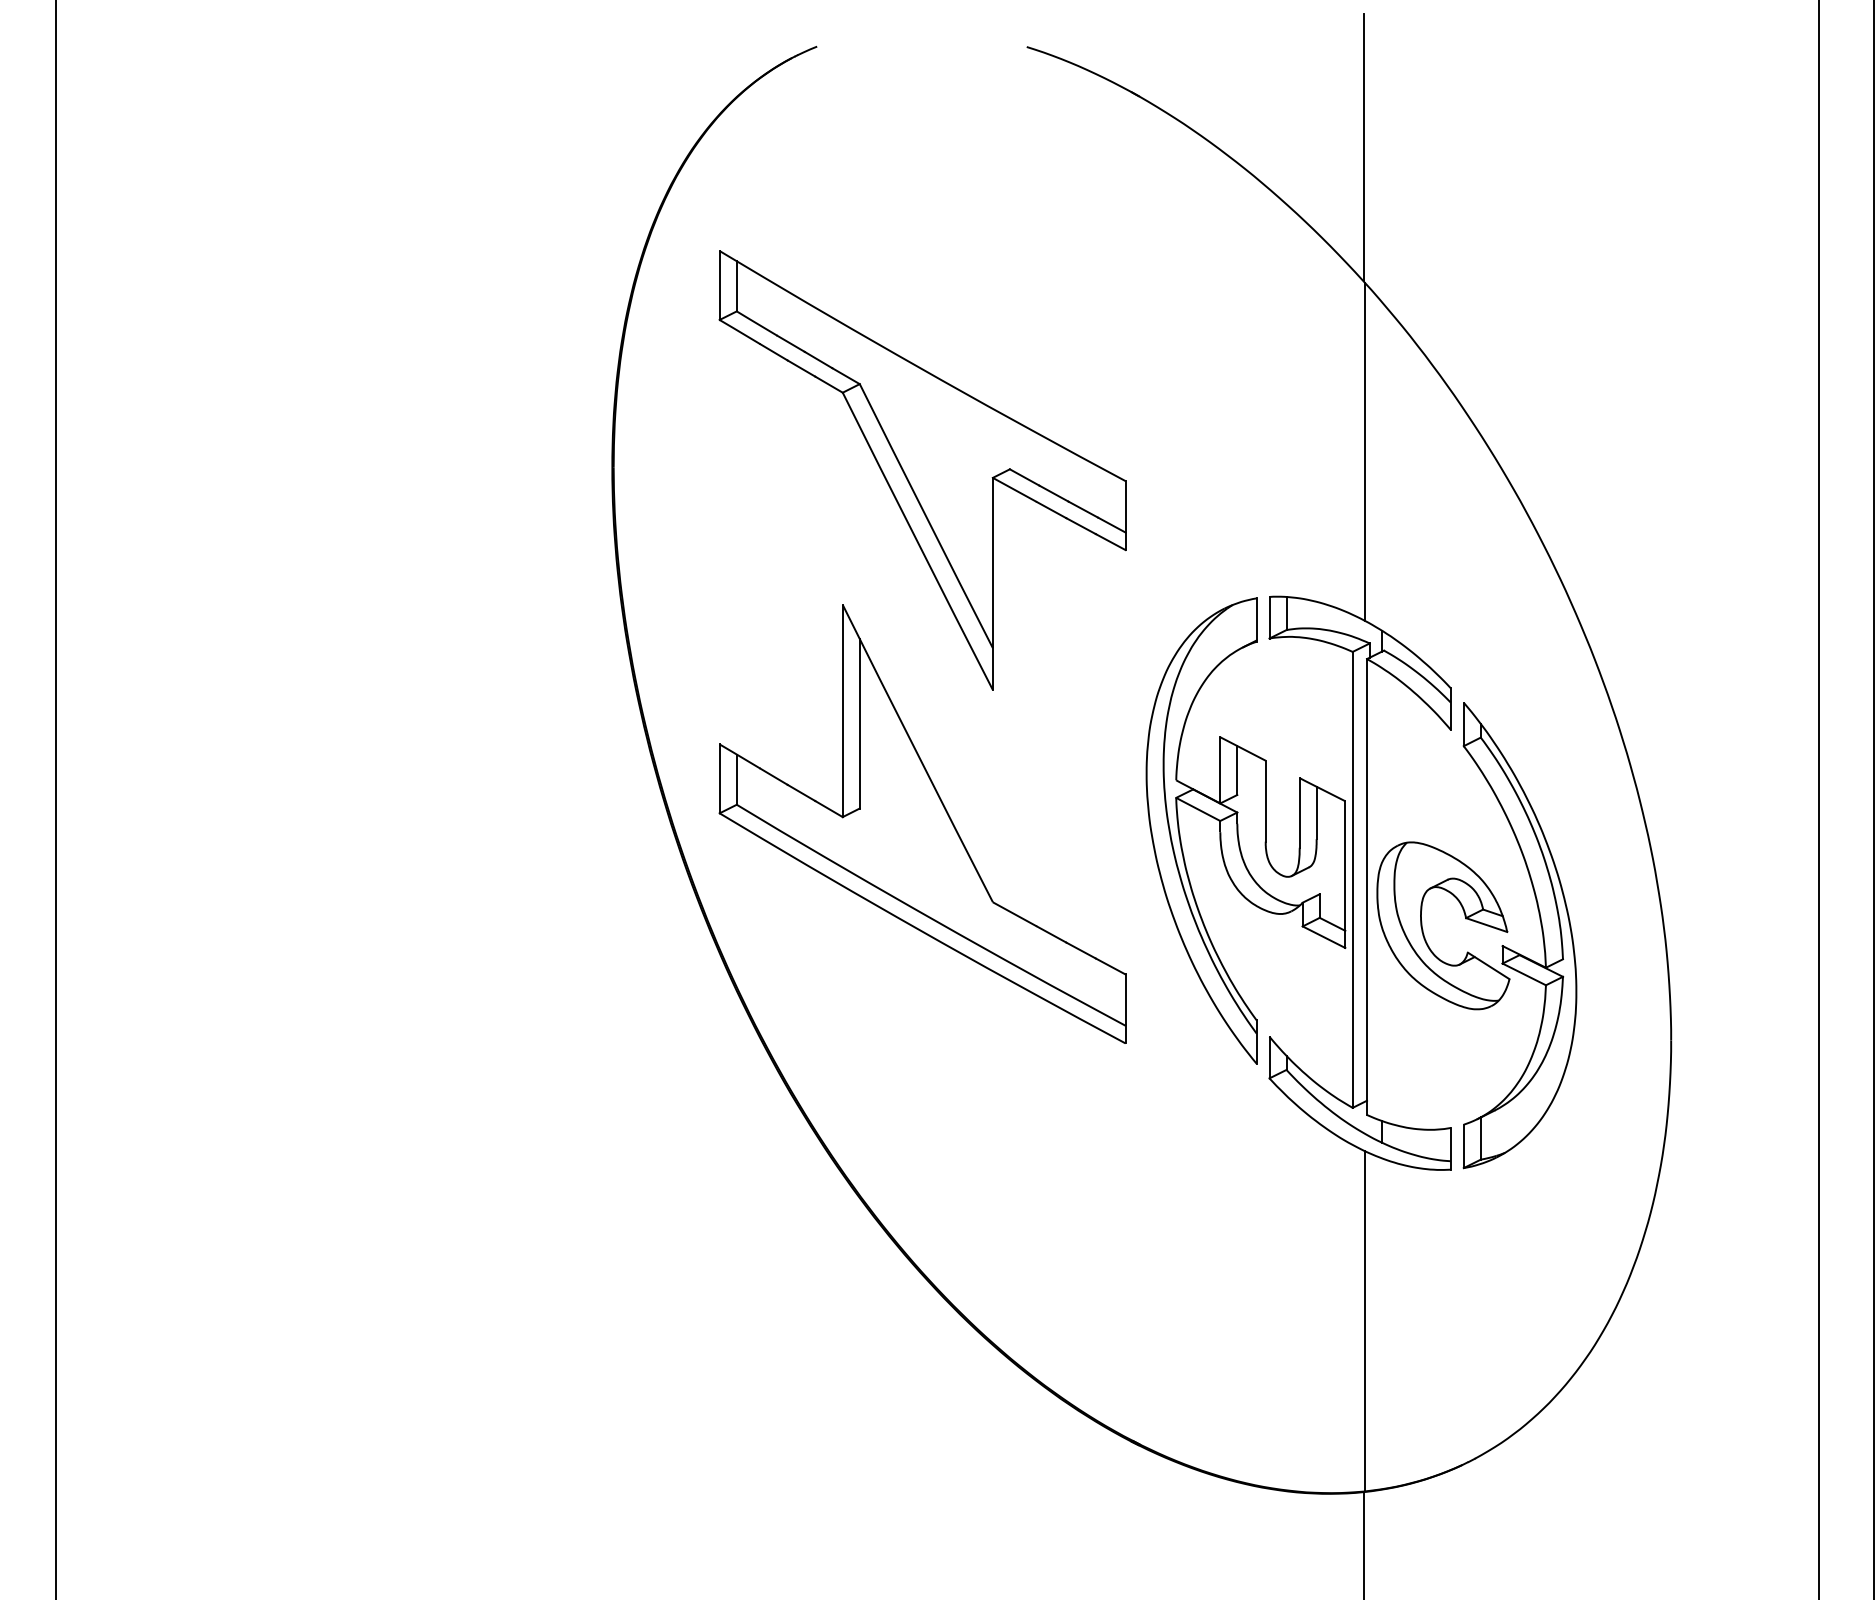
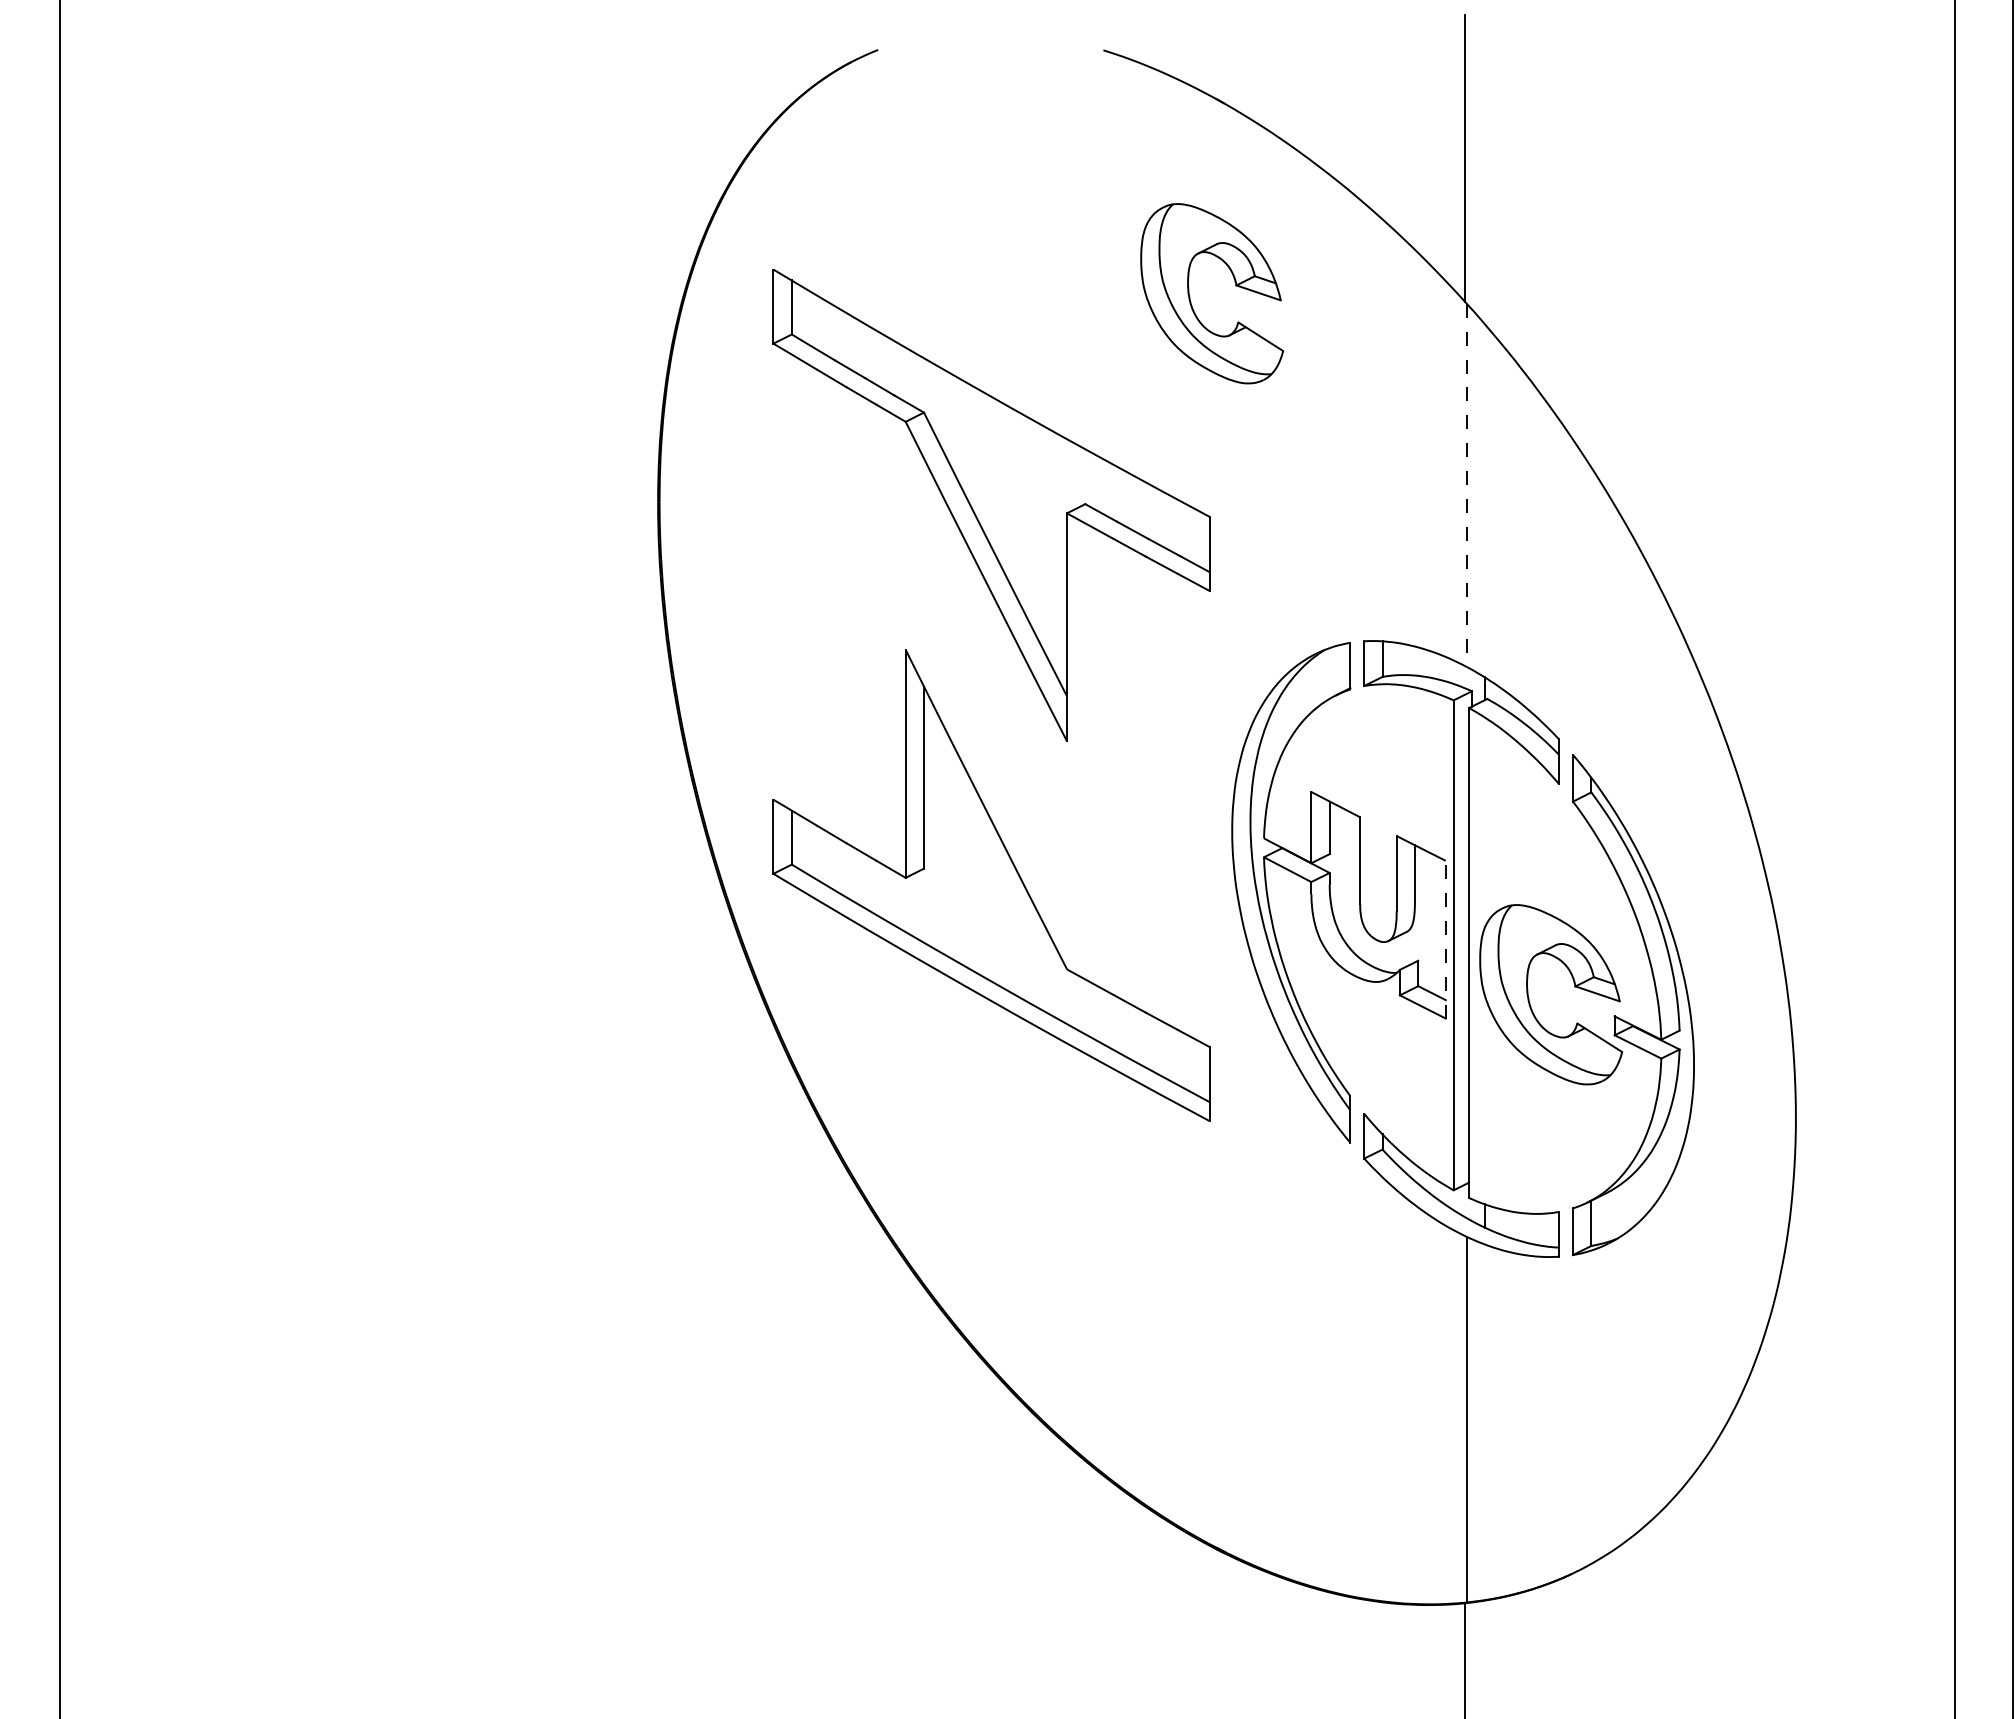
part: (1107, 276) -> (1190, 296), added
line: (1364, 451) -> (1466, 485), solid -> dashed
line: (1345, 874) -> (1445, 939), solid -> dashed

